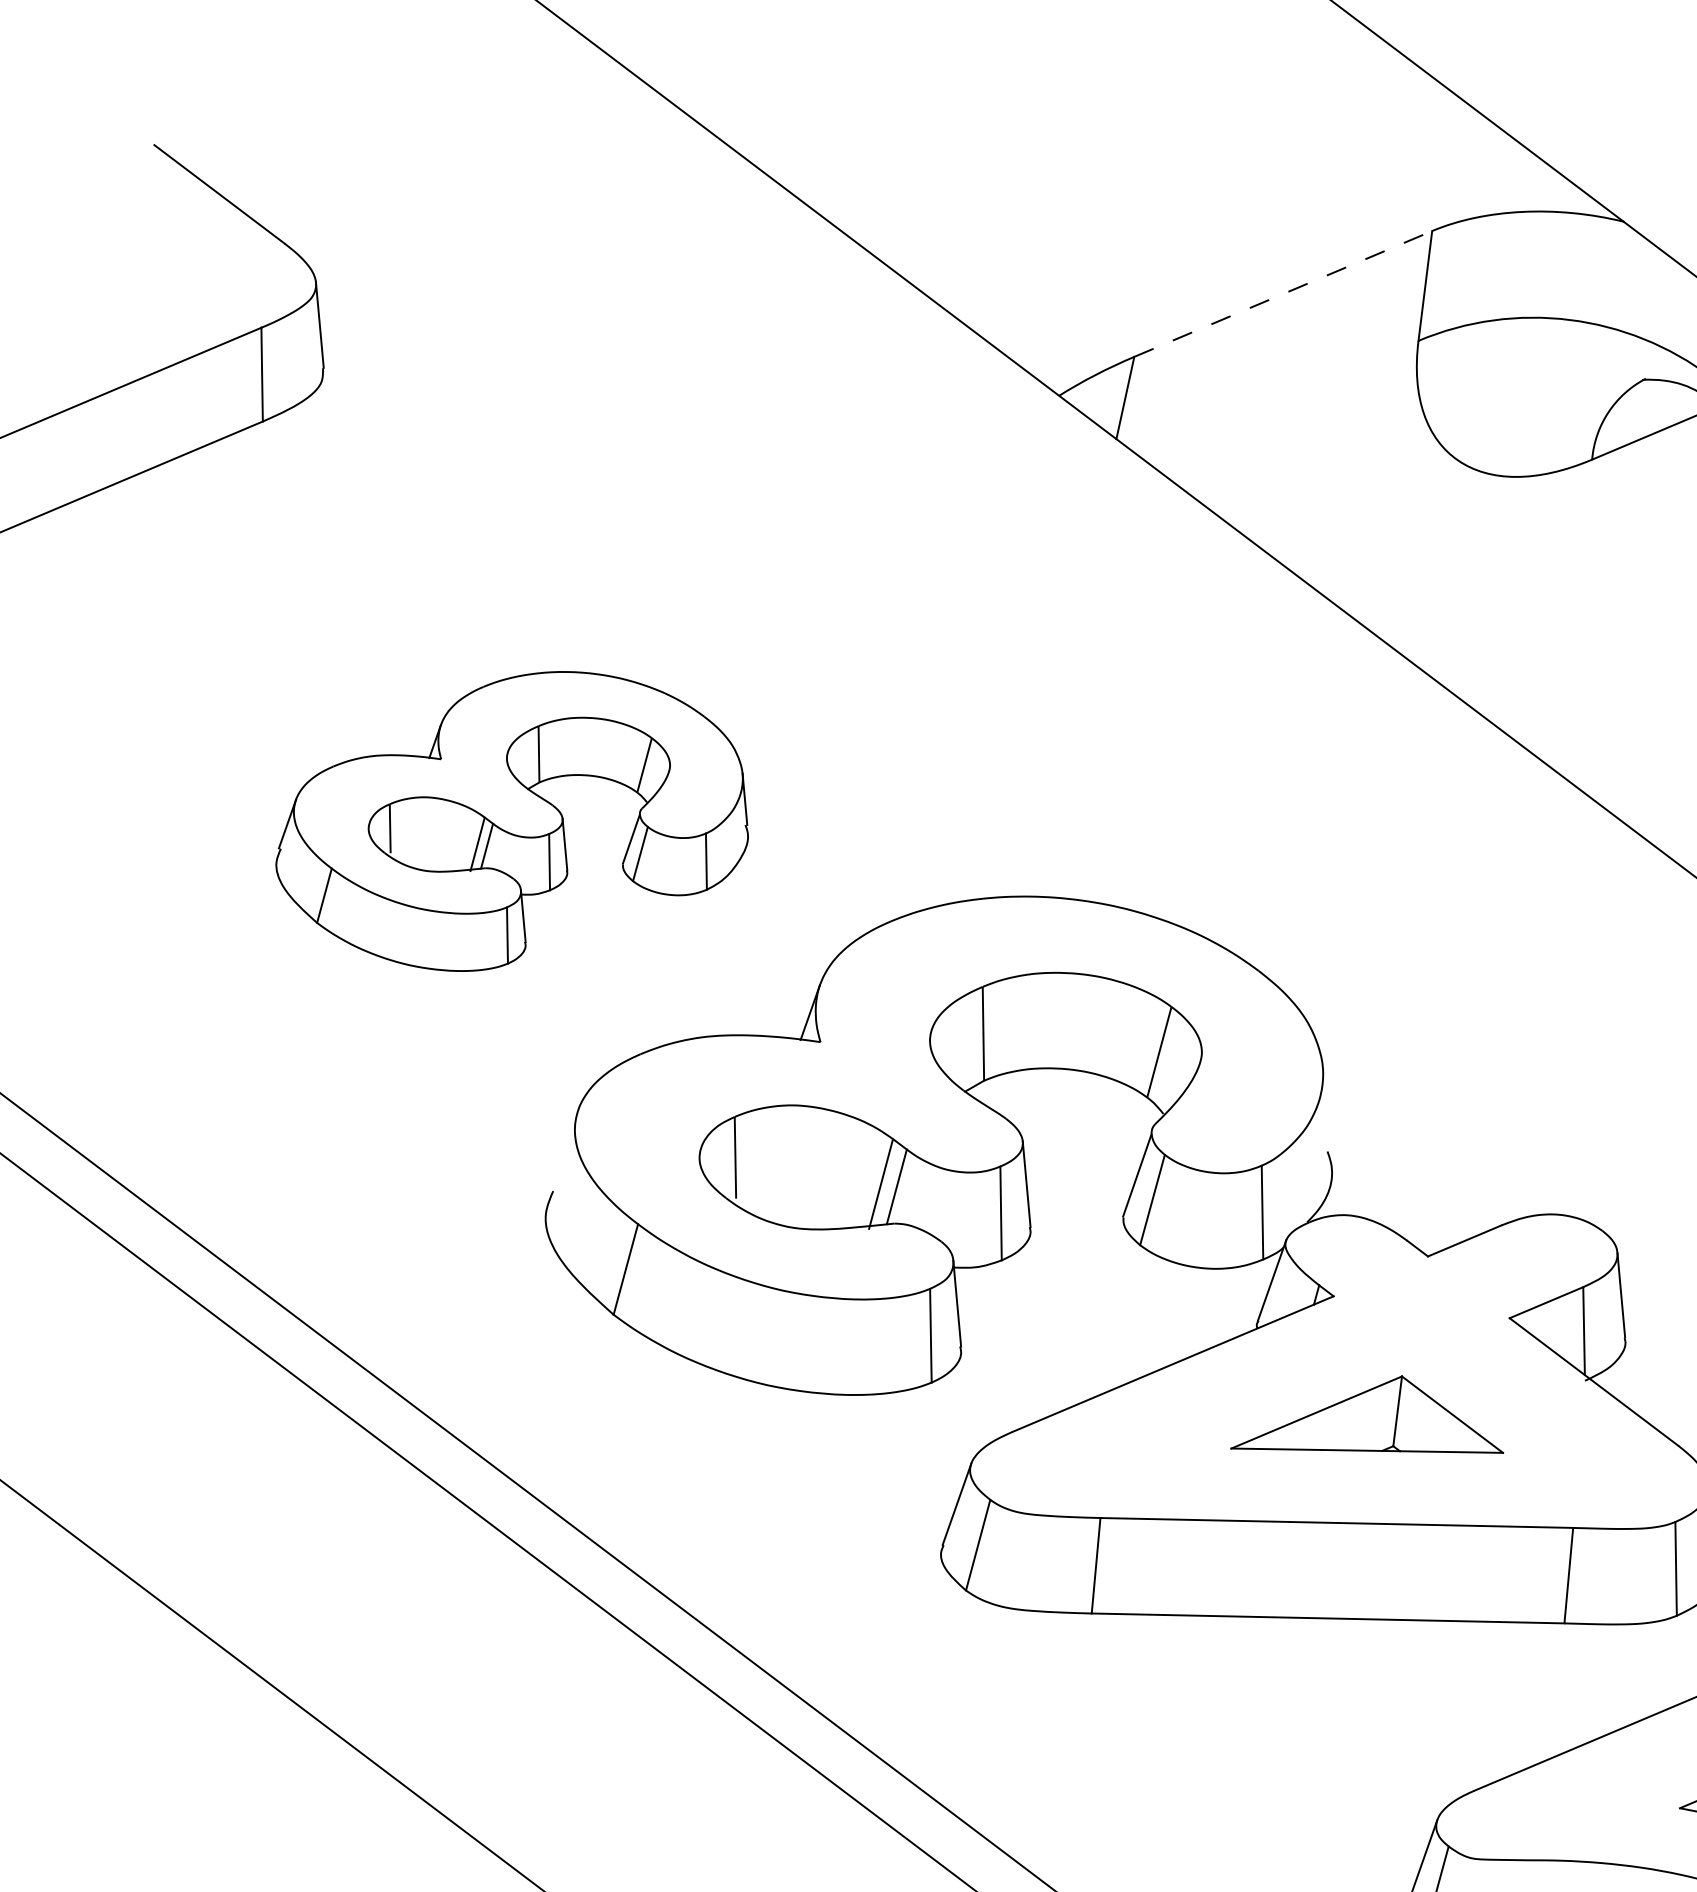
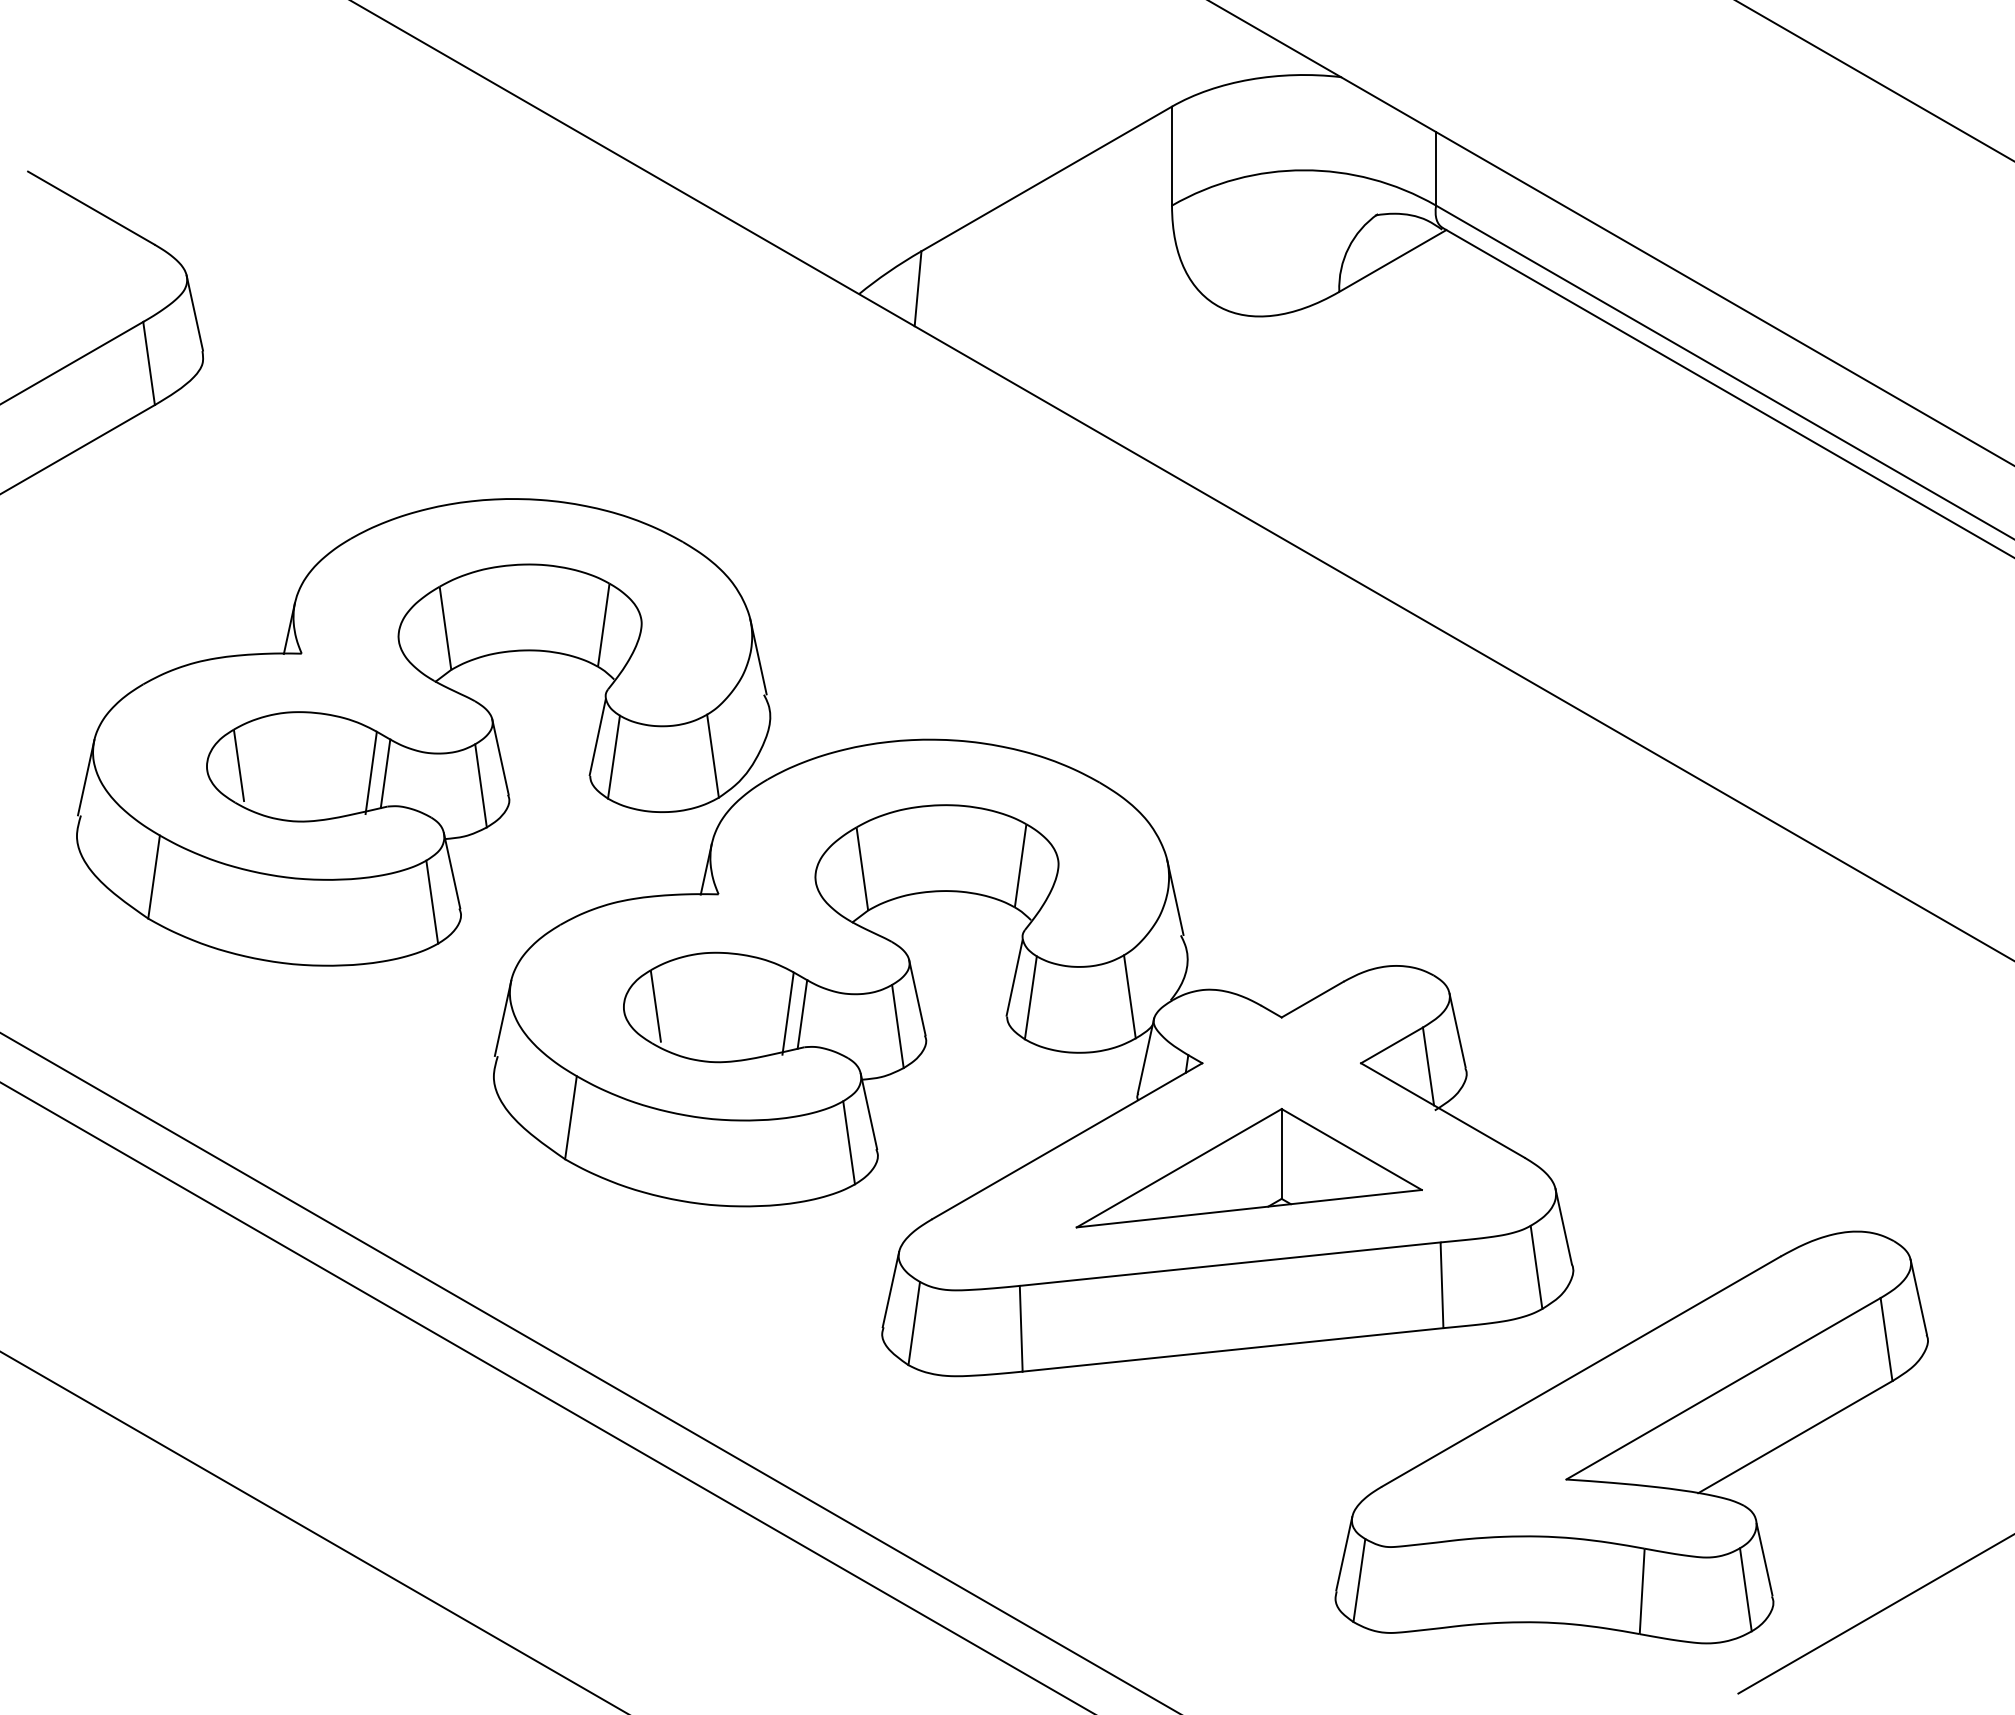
line: (1283, 293) -> (1046, 178), dashed -> solid
part: (515, 821) -> (423, 732), size x1.67
line: (1326, 1107) -> (1175, 896), added
line: (563, 1148) -> (502, 1017), added
part: (1370, 1419) -> (1248, 1168), size x1.43

